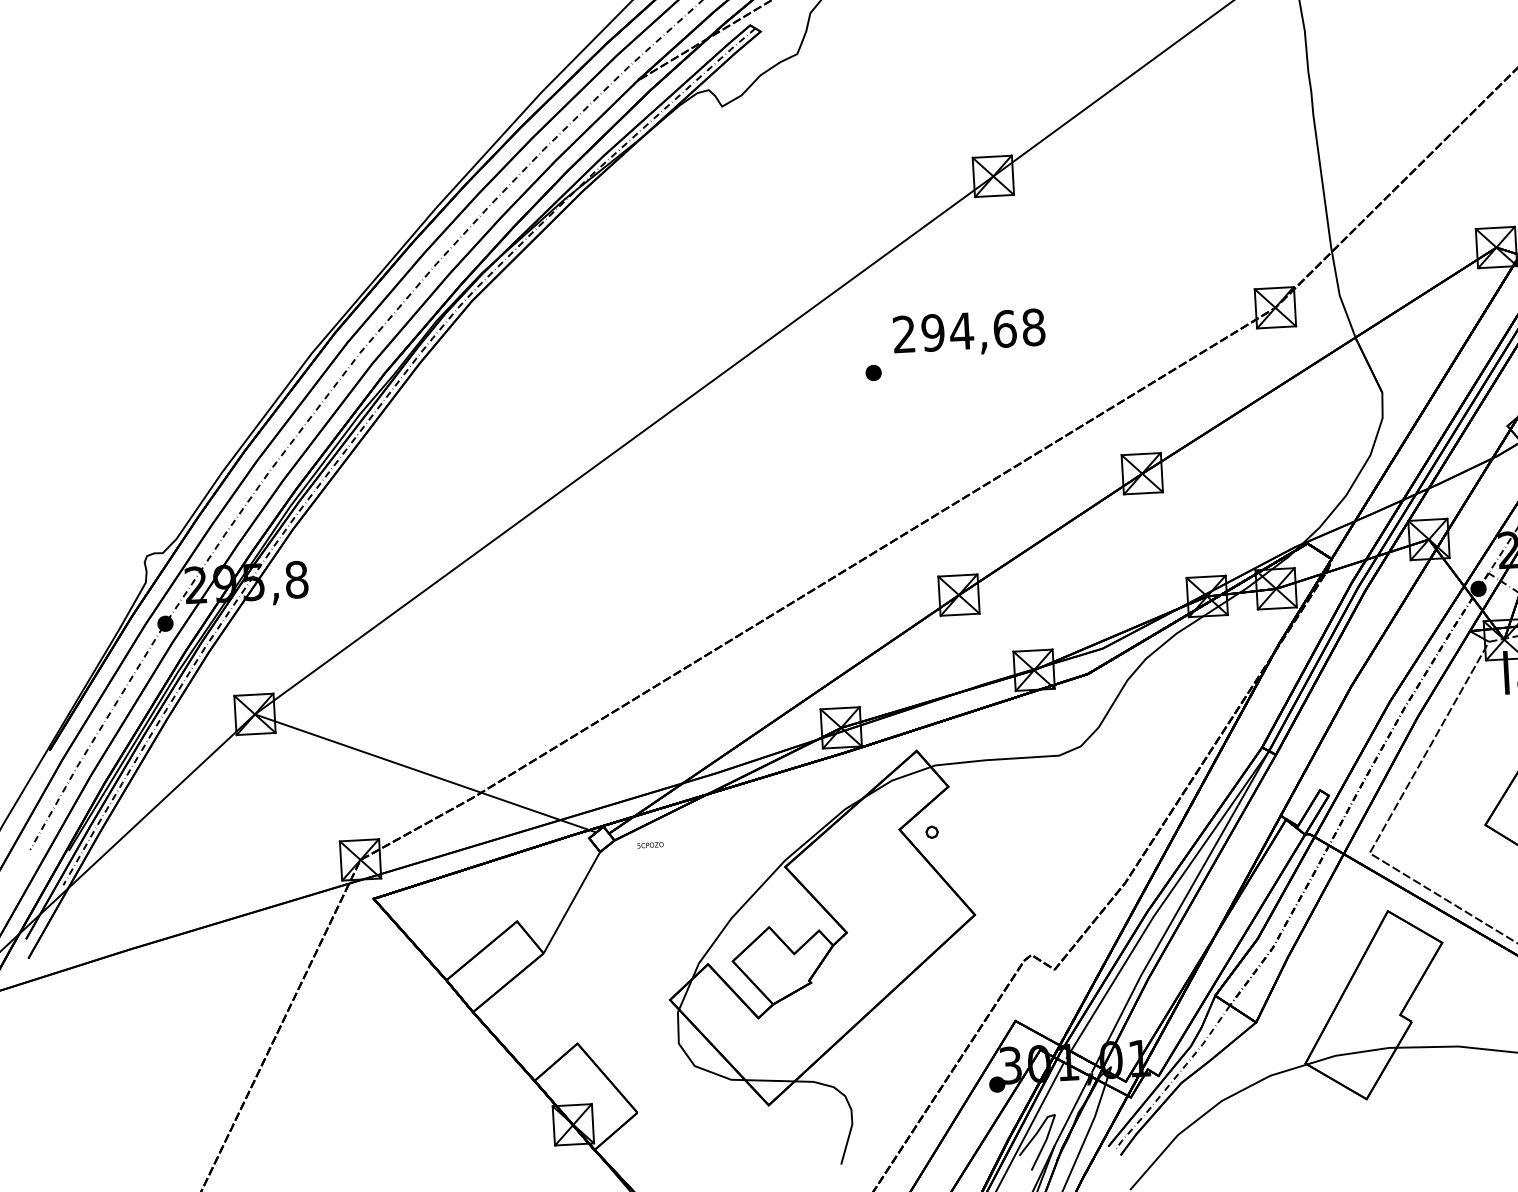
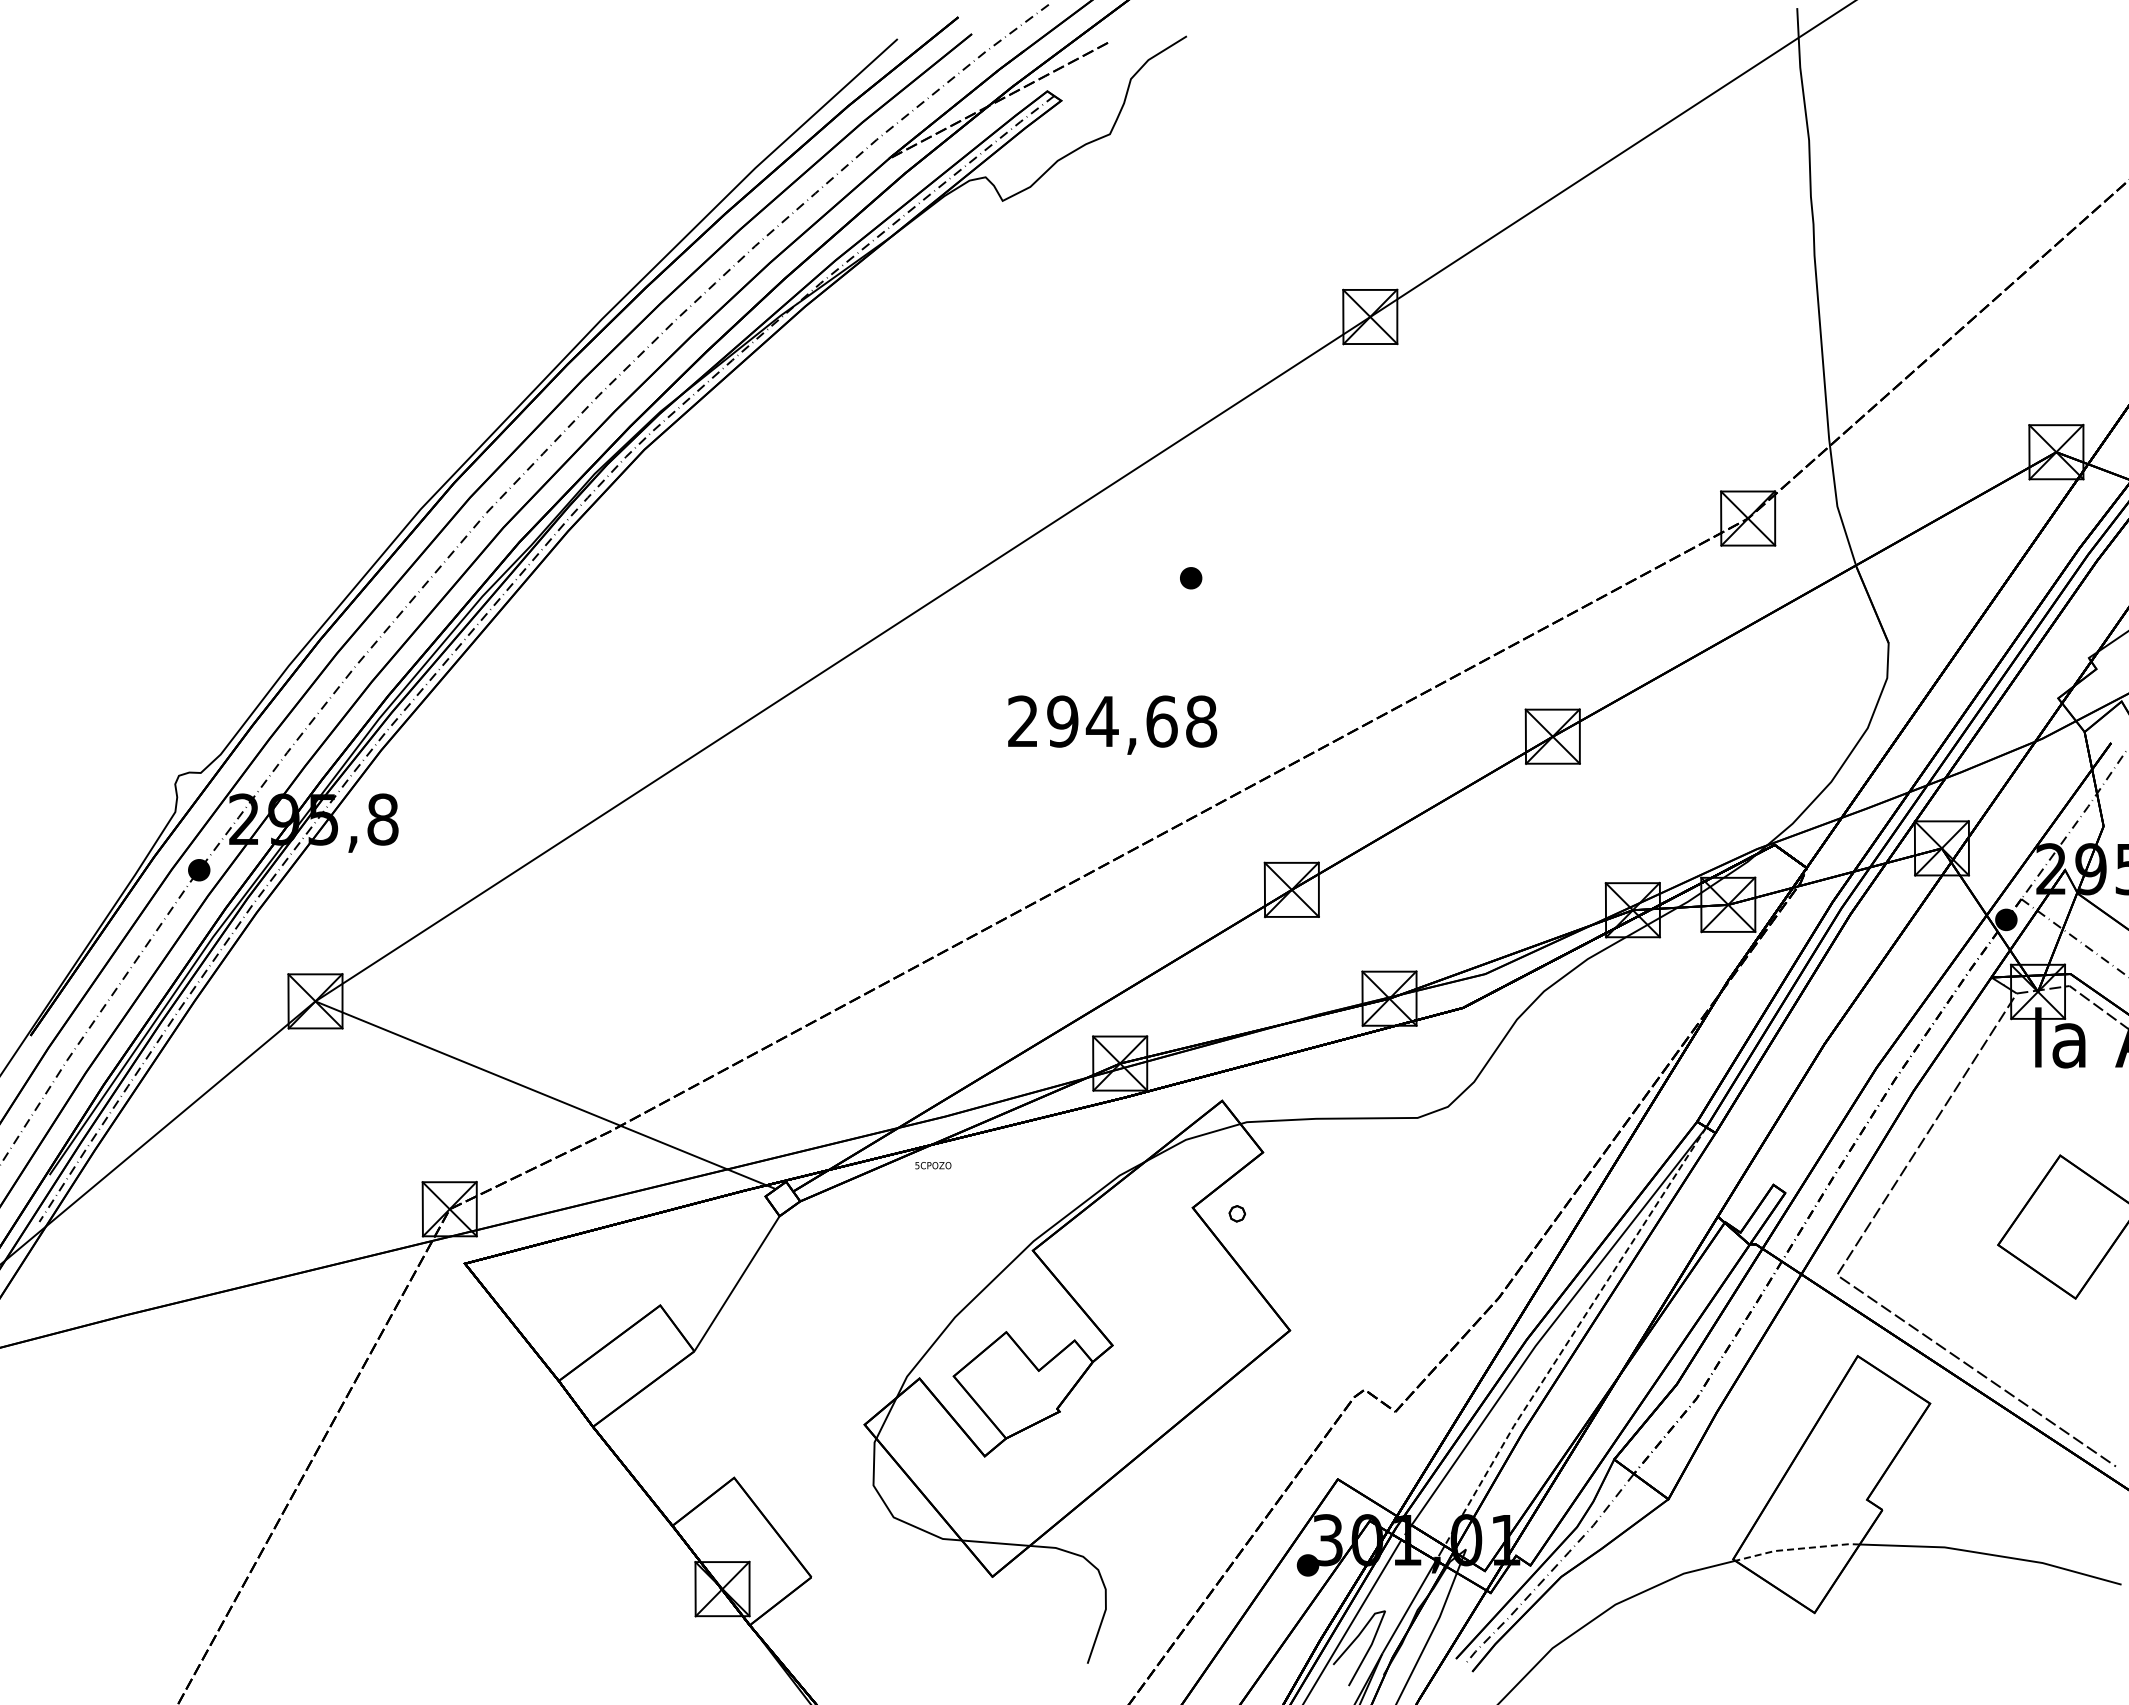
text: (969, 333) -> (1112, 724), moved
text: (650, 845) -> (933, 1165), moved
line: (1180, 907) -> (1572, 1335), solid -> dashed
line: (1351, 1053) -> (1797, 1548), solid -> dashed

